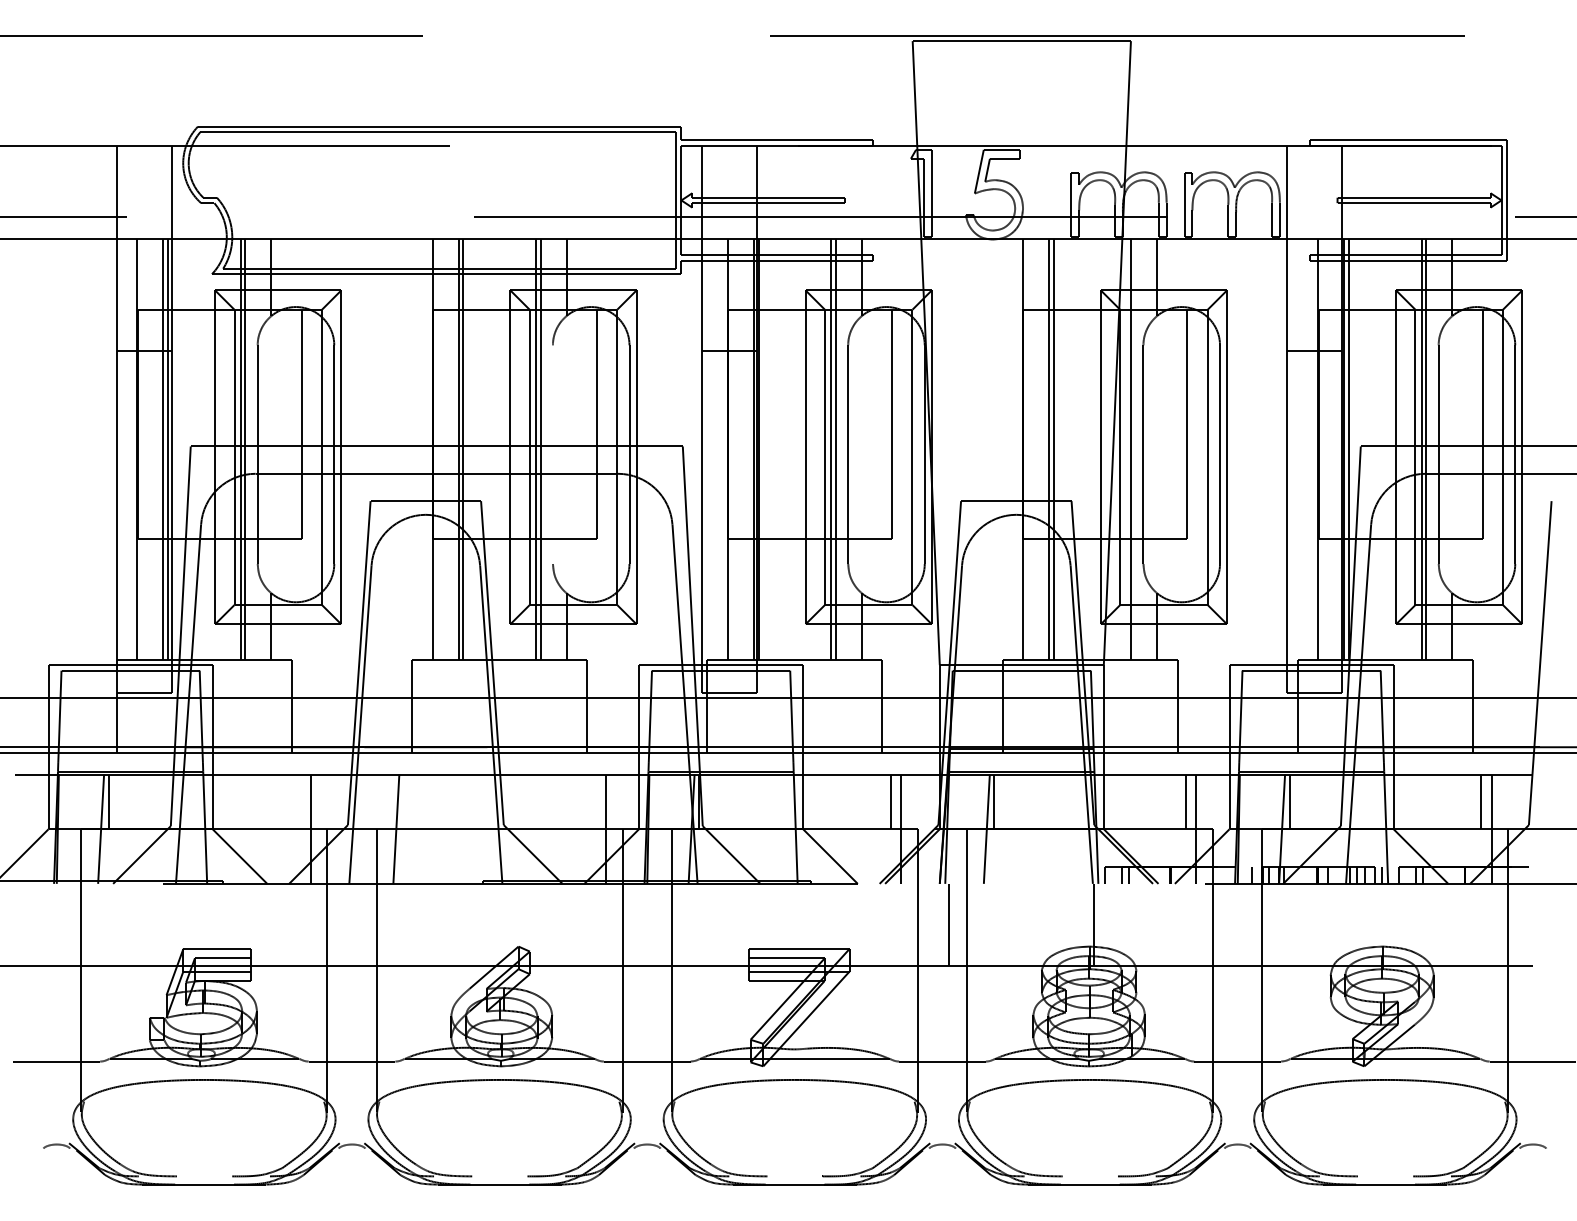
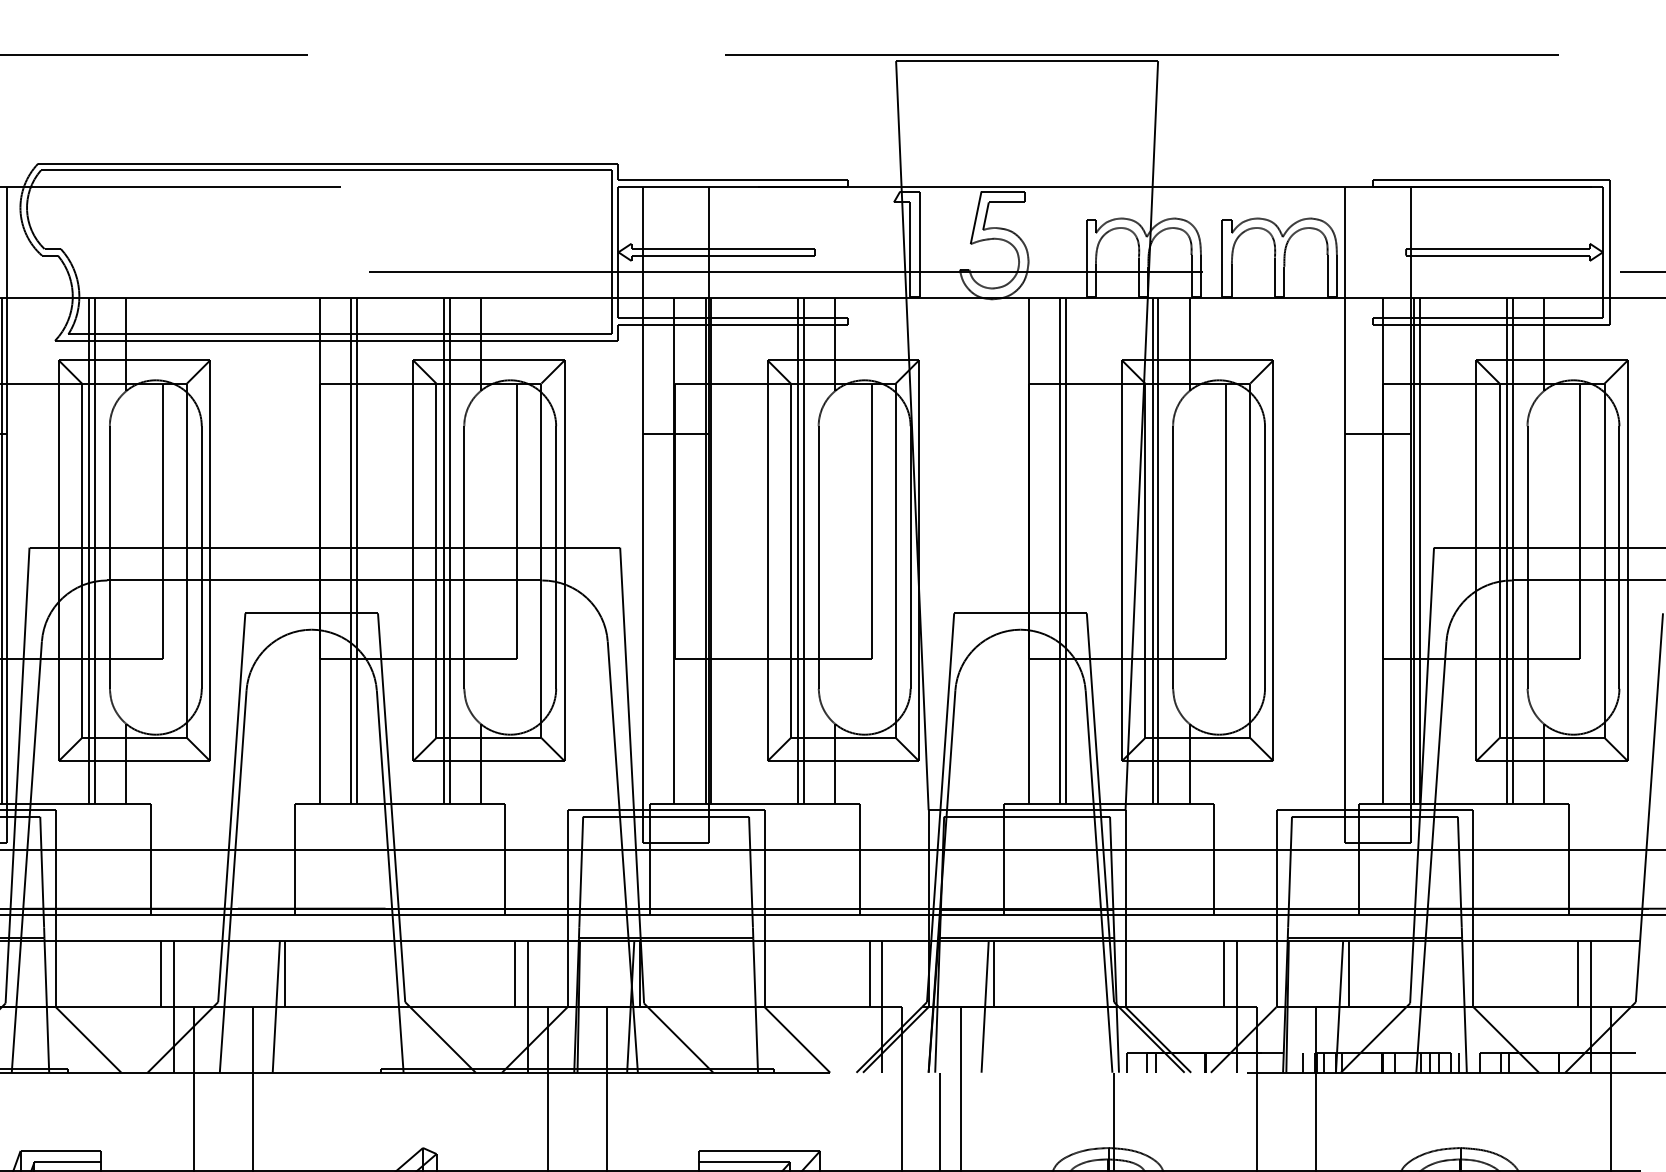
line: (1126, 448) -> (1152, 550), added
line: (552, 454) -> (463, 557), added
line: (300, 801) -> (161, 973), added
line: (403, 801) -> (284, 973), added
line: (595, 801) -> (515, 973), added

